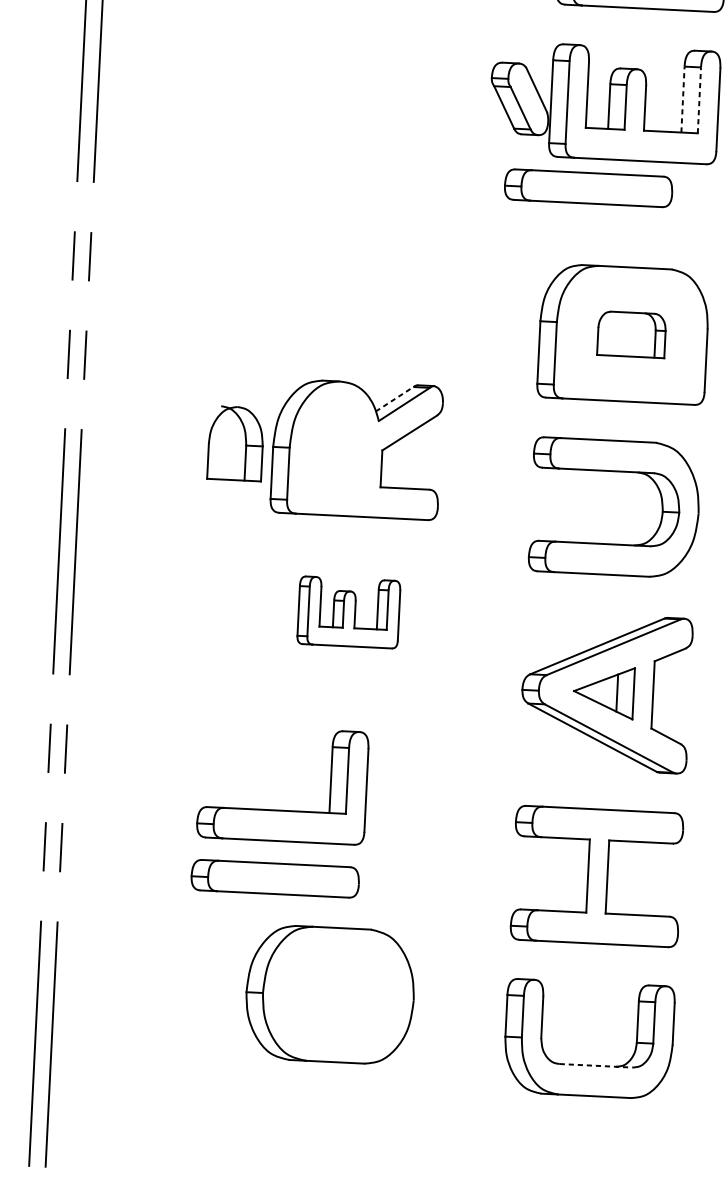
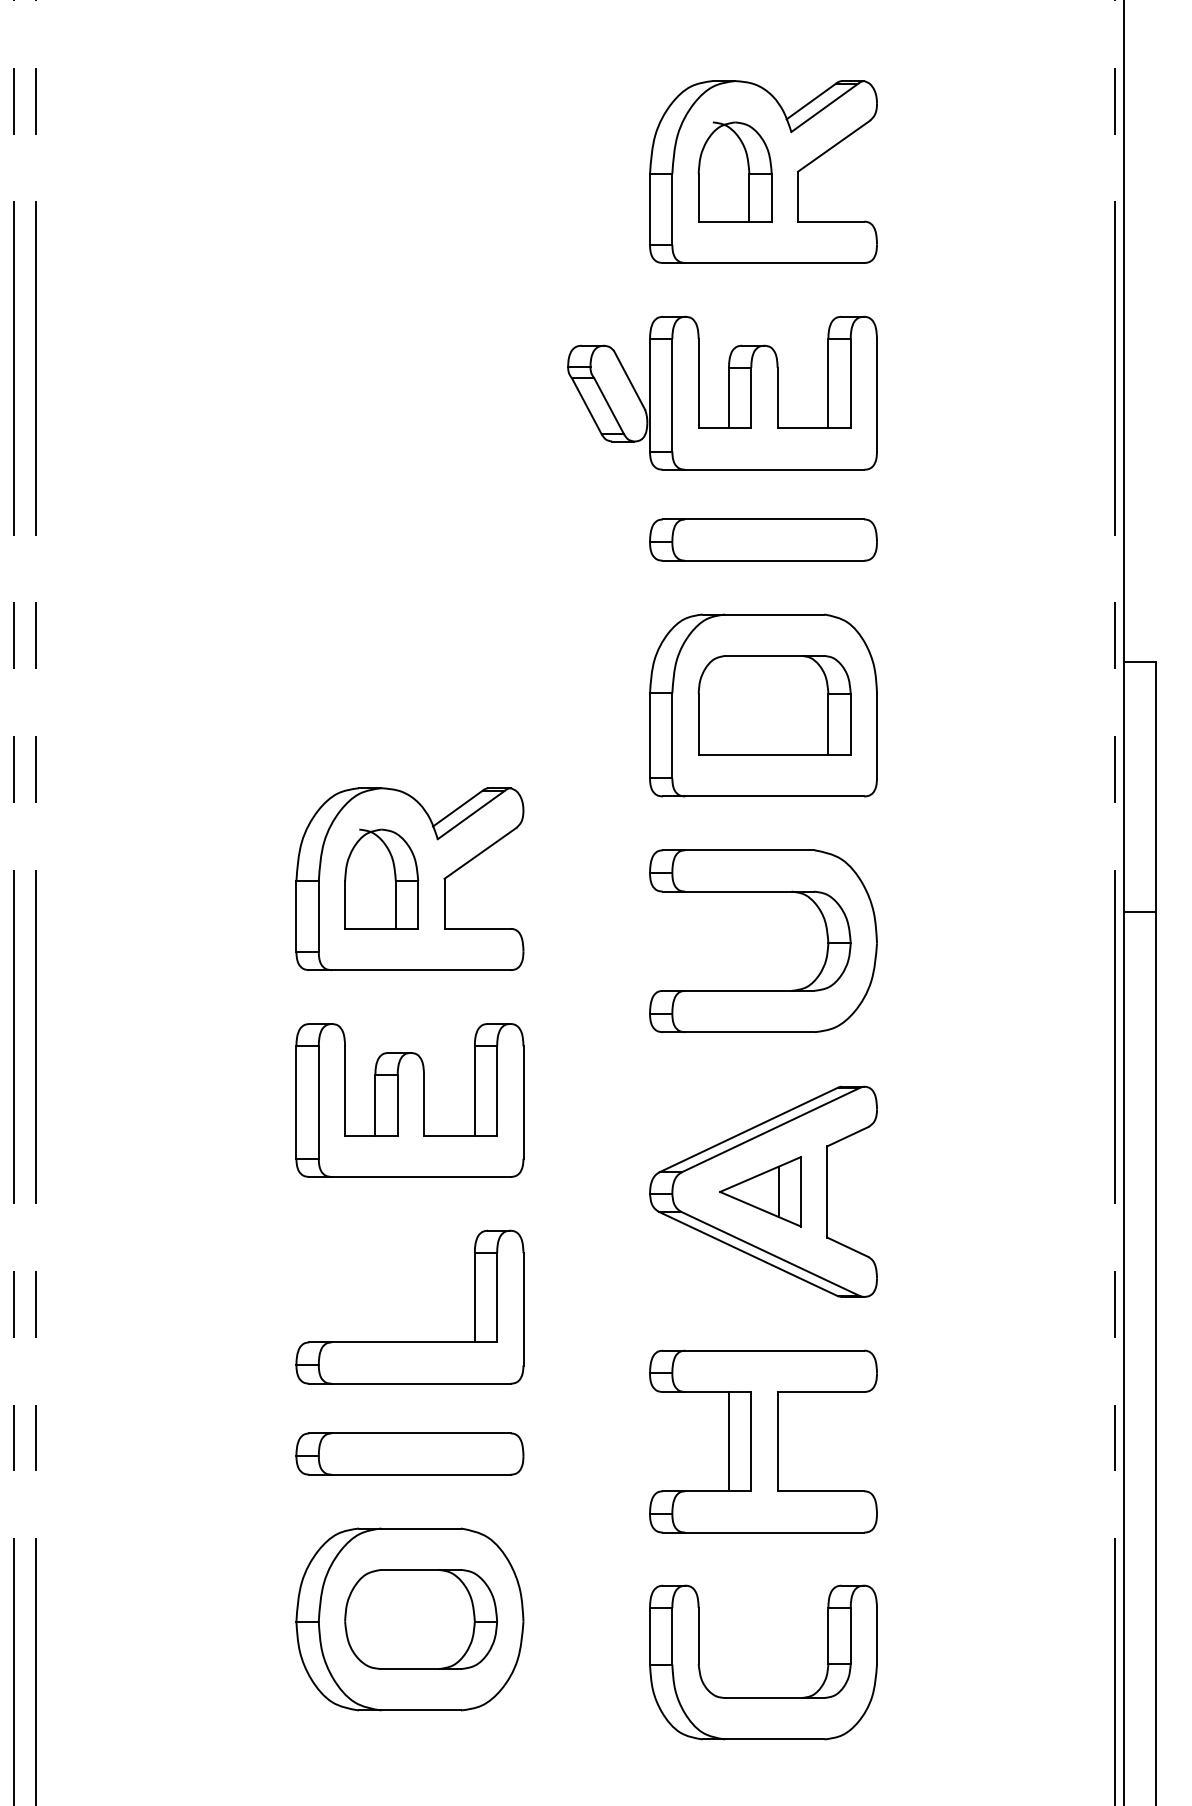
line: (683, 99) -> (828, 383), dashed -> solid
line: (699, 100) -> (850, 383), dashed -> solid
part: (588, 187) -> (763, 539), moved
part: (631, 334) -> (774, 705), size x1.67
line: (395, 399) -> (458, 808), dashed -> solid
part: (235, 443) -> (381, 878), moved
part: (348, 612) -> (409, 1100), size x1.67
part: (281, 810) -> (409, 1341), moved
line: (571, 875) -> (728, 1441), added
part: (275, 878) -> (409, 1453), moved
part: (337, 995) -> (420, 1619), added
line: (596, 1066) -> (775, 1698), dashed -> solid

